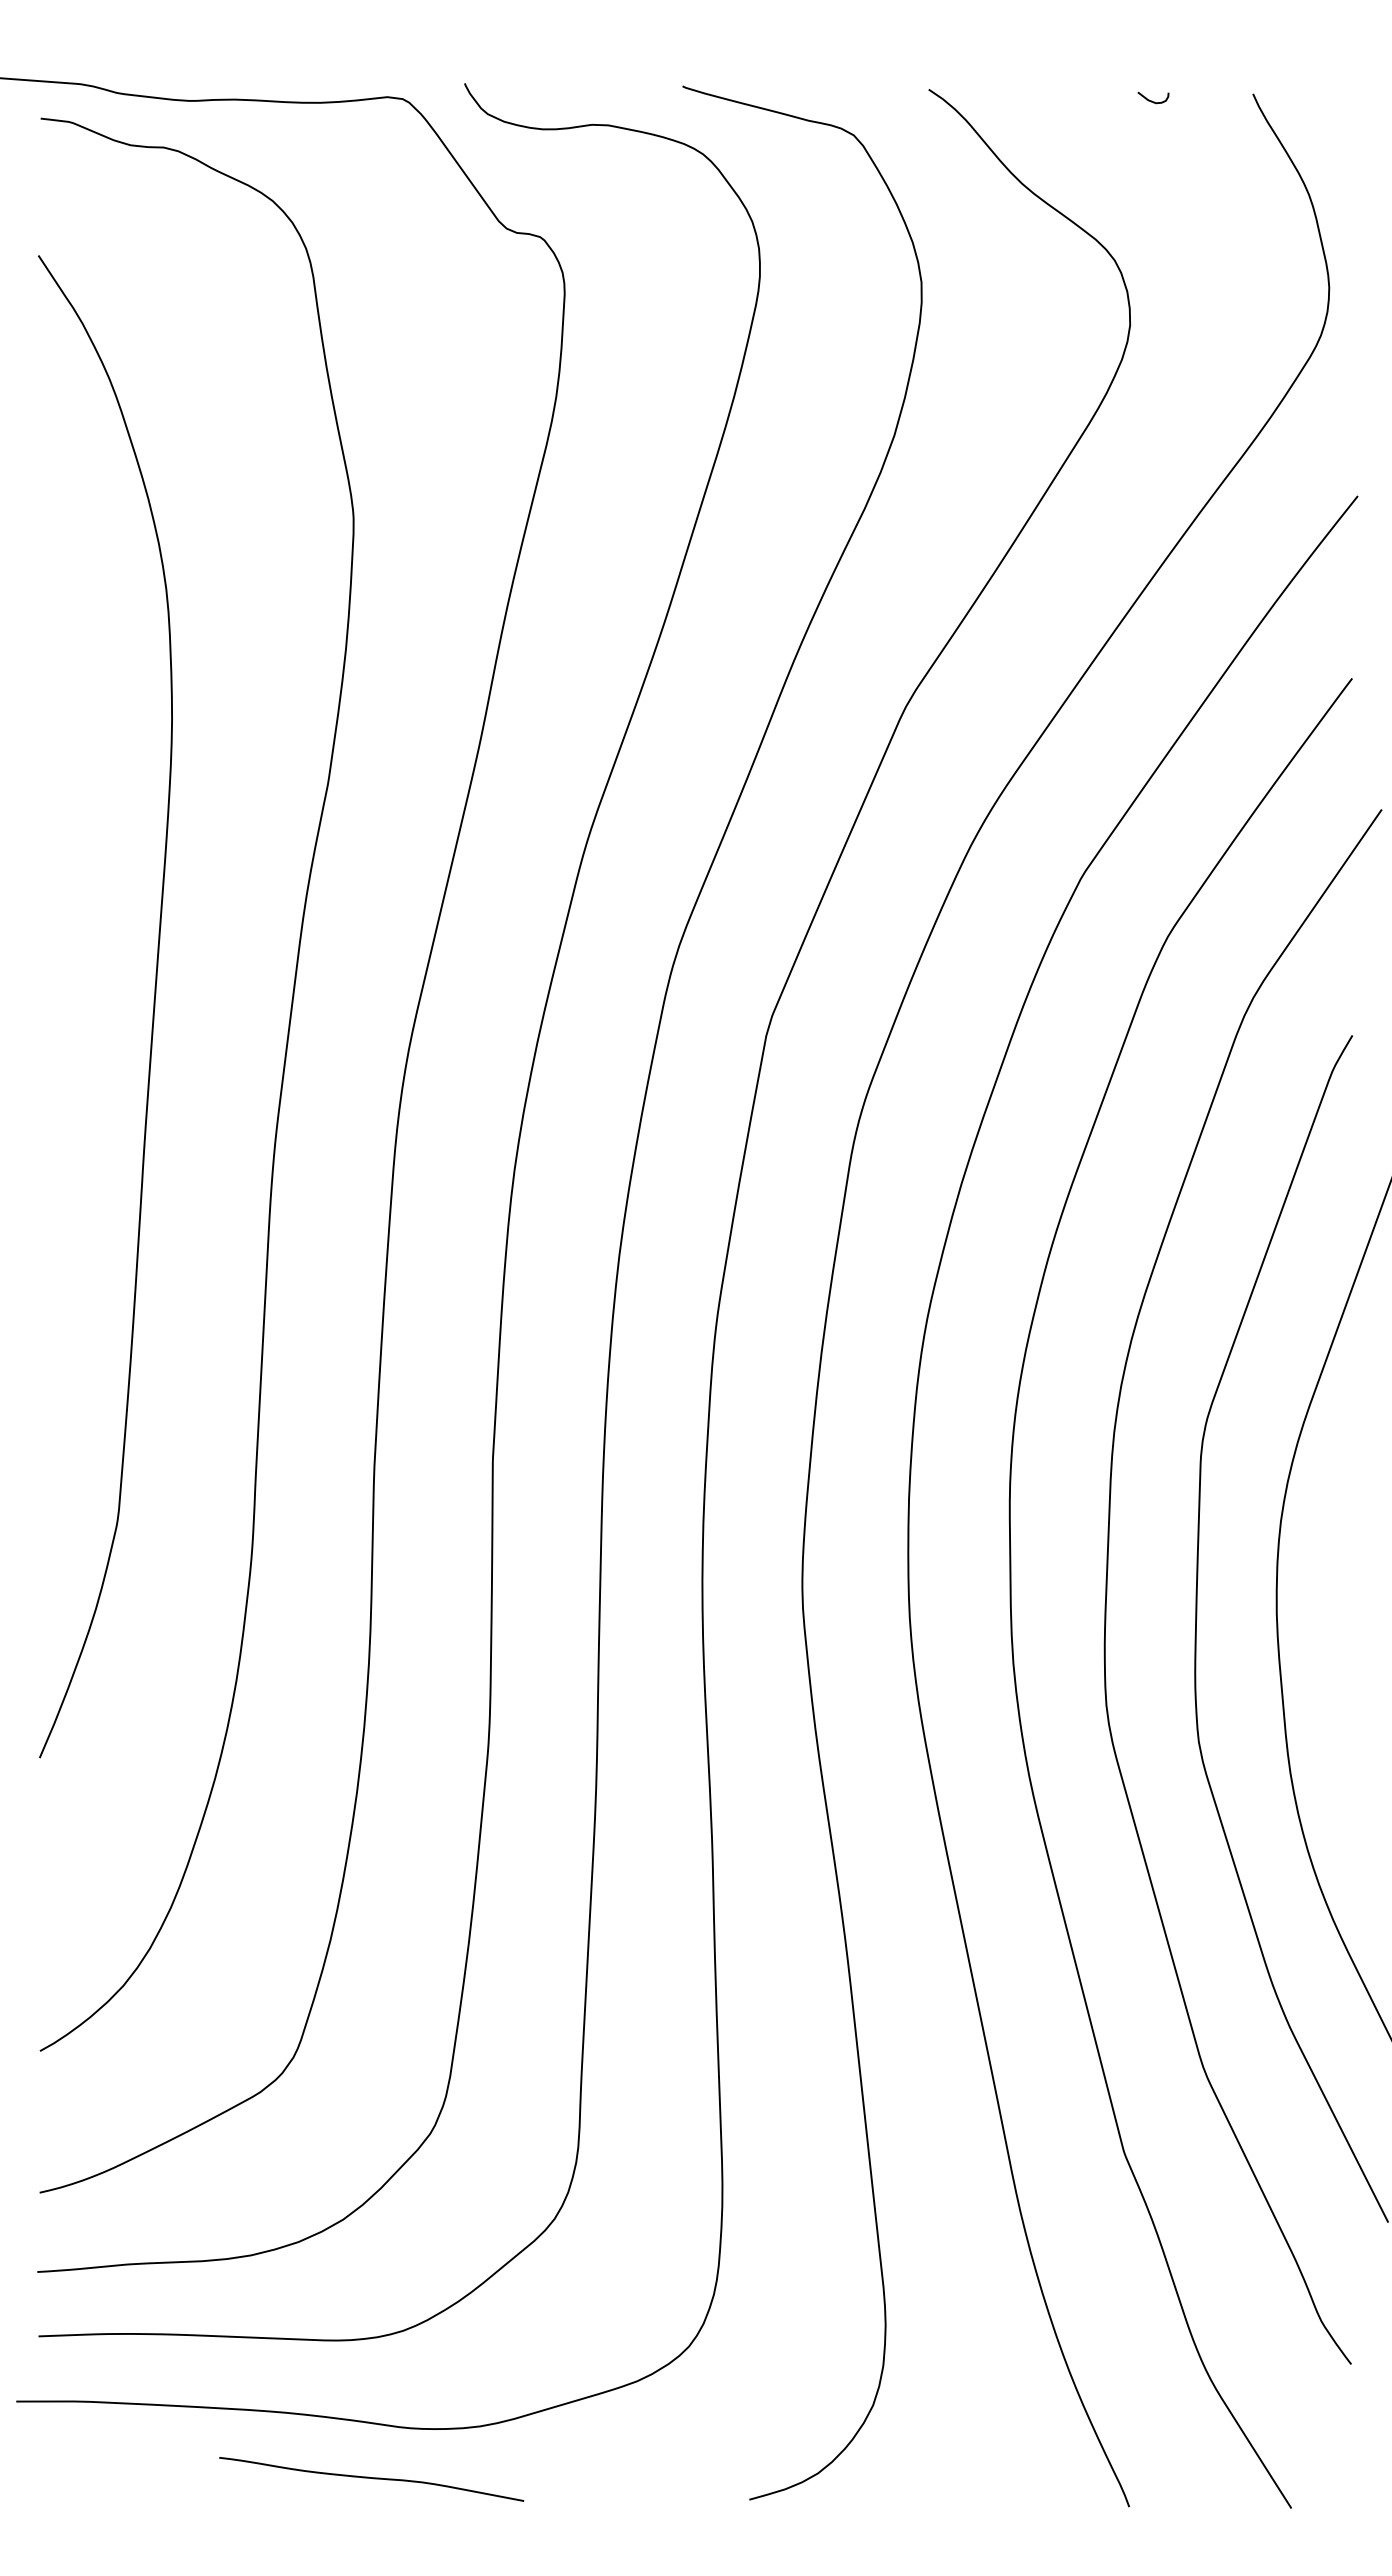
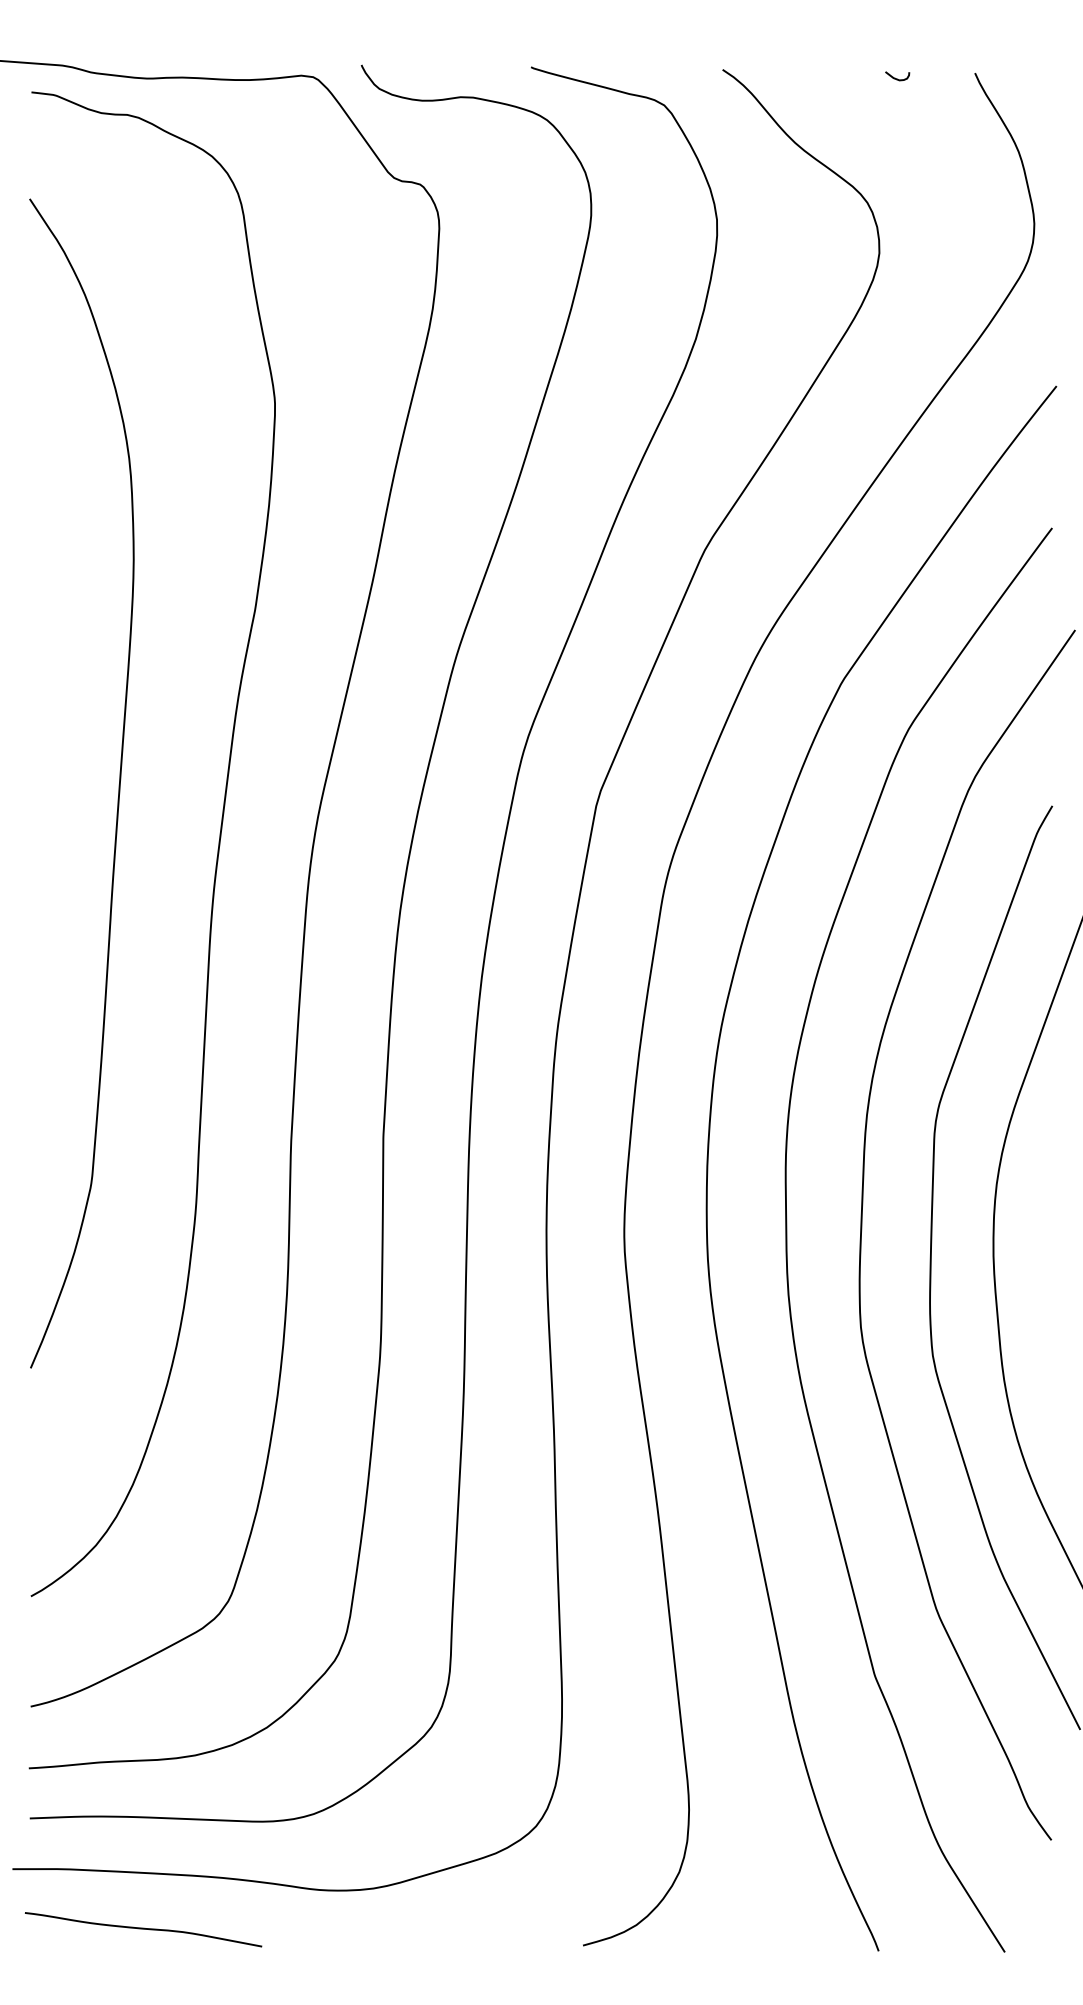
curve: (371, 2478) -> (143, 1929), moved

